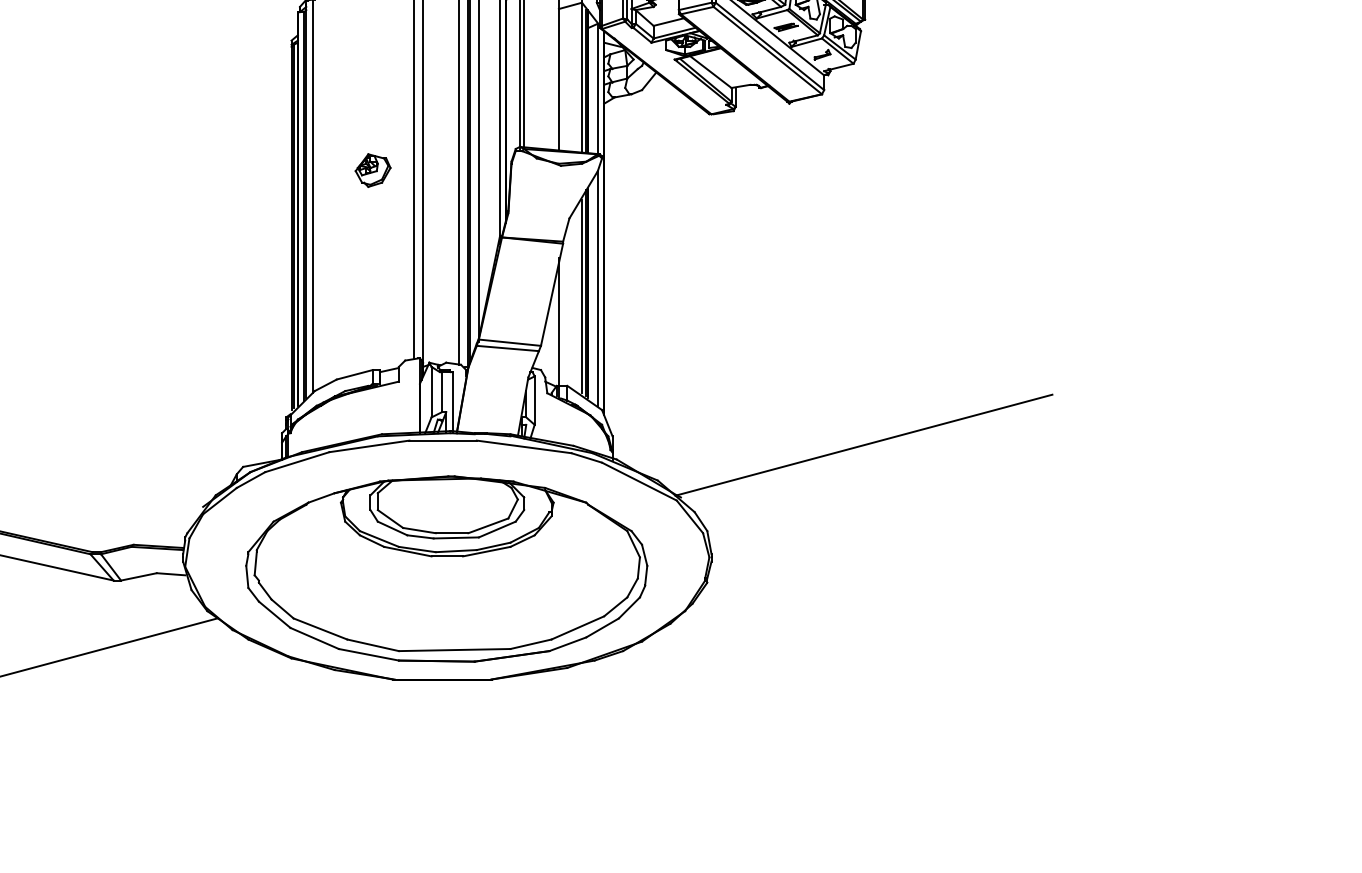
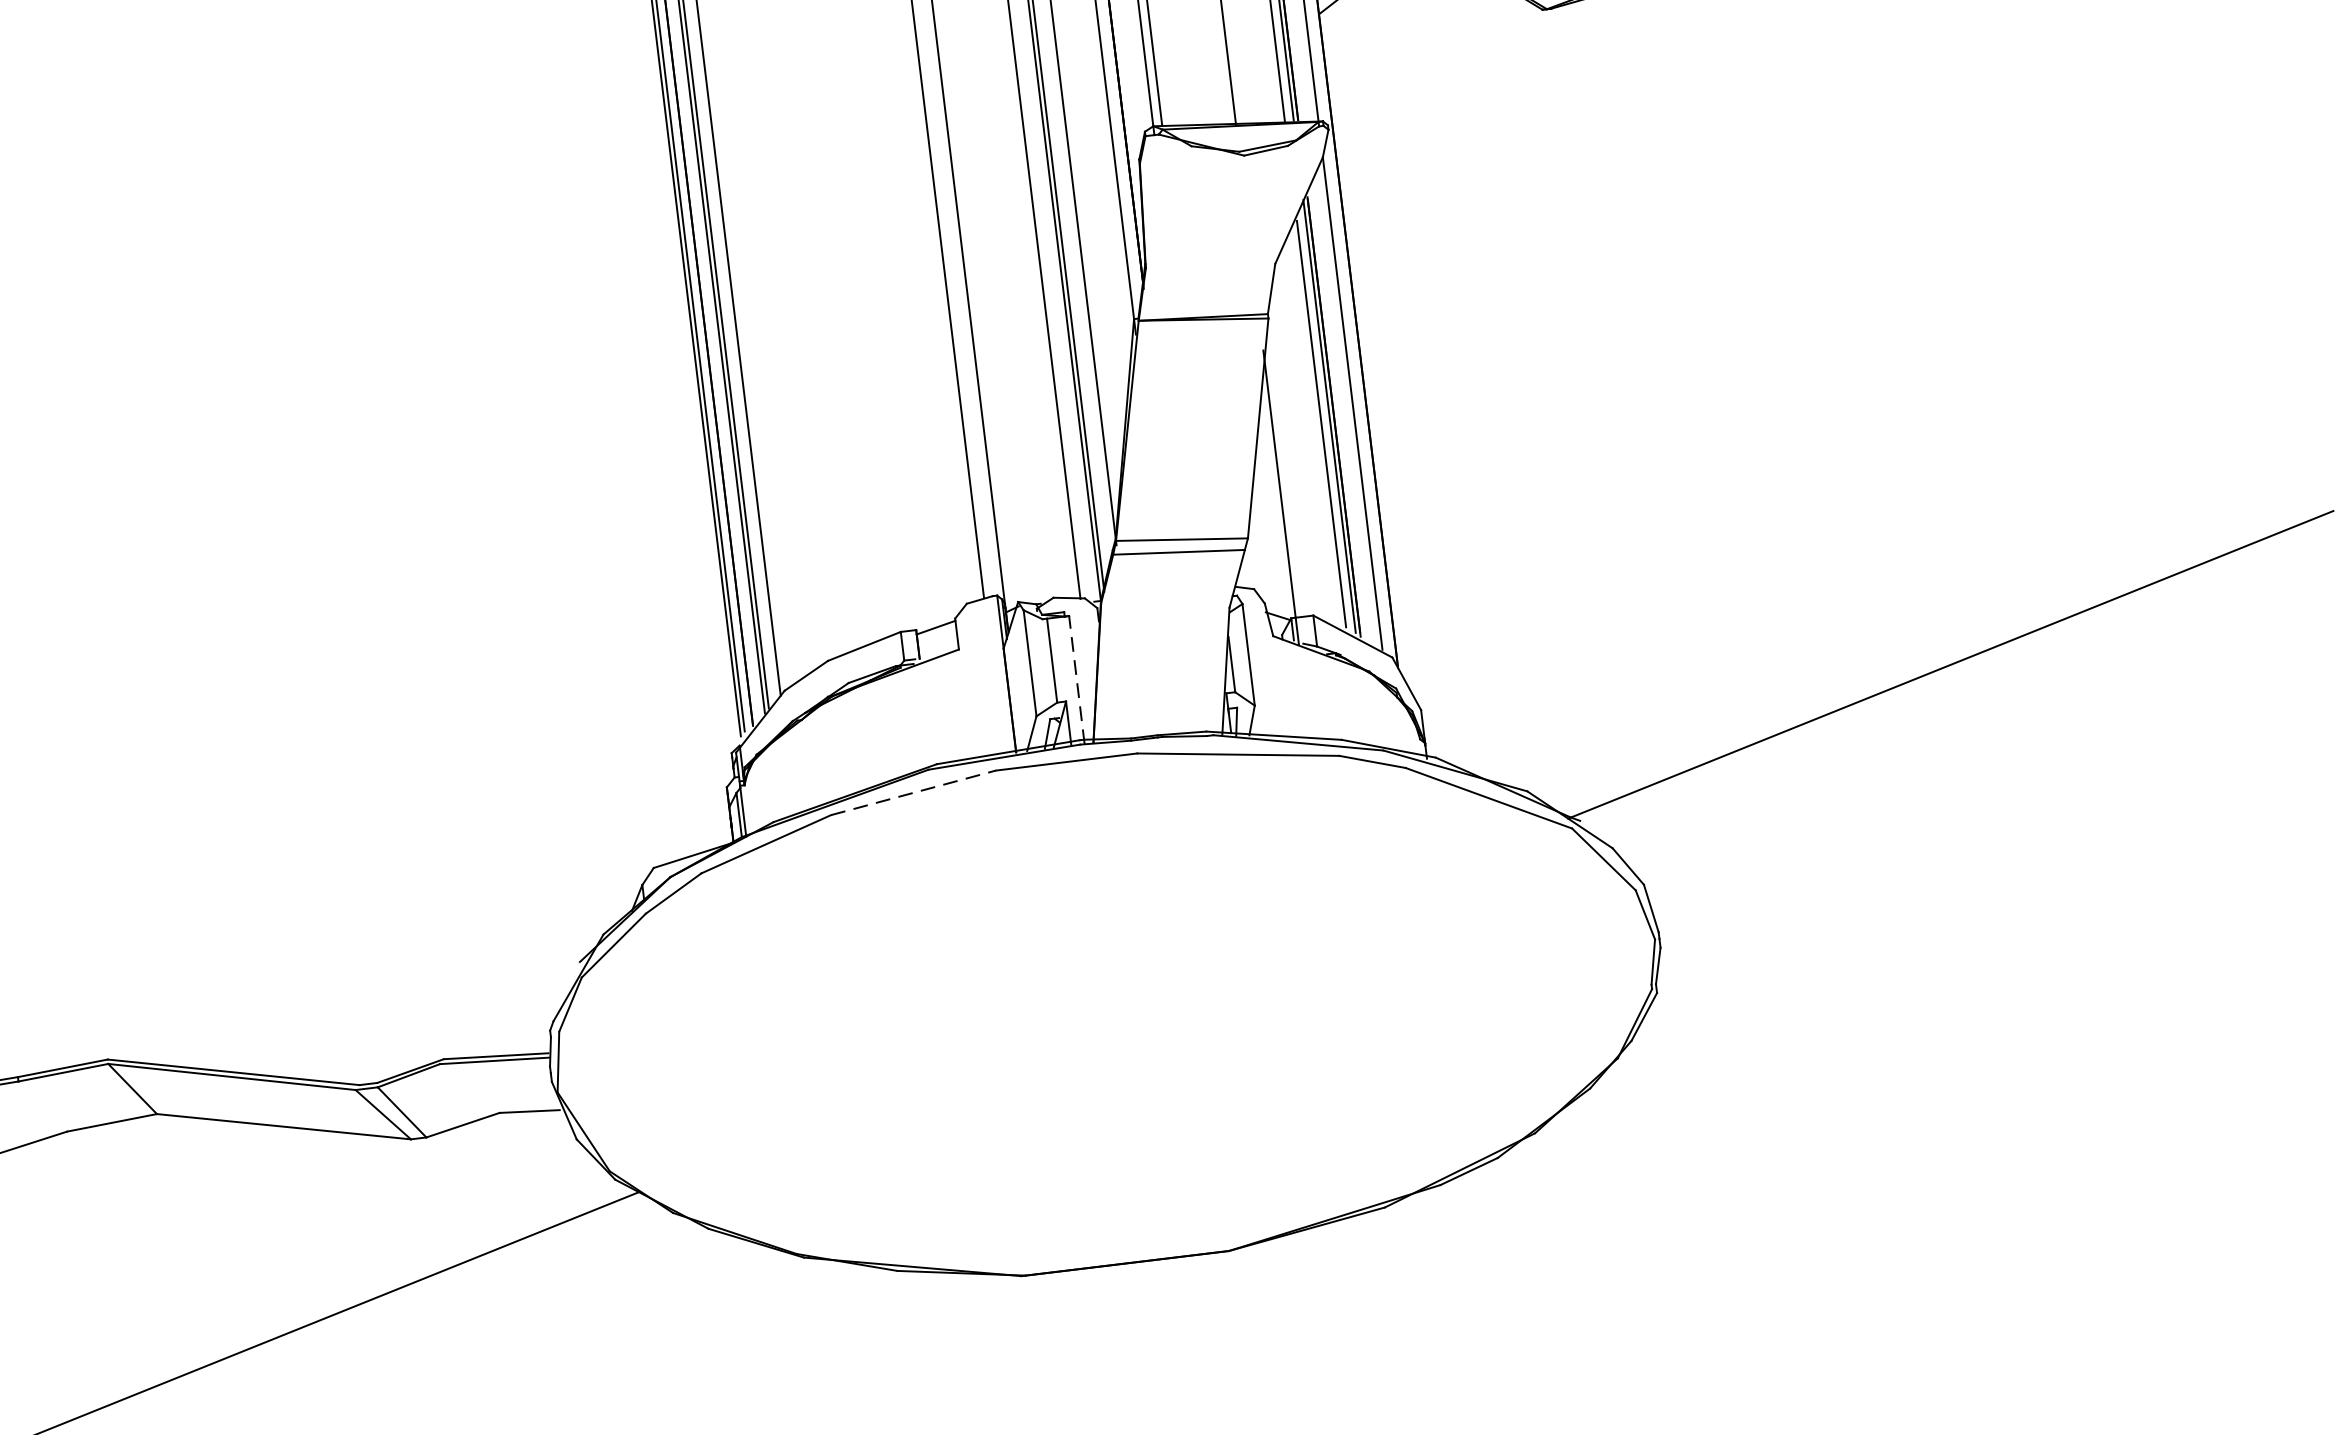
part: (372, 170) -> (849, 213), removed
line: (452, 402) -> (1076, 679), solid -> dashed
line: (369, 446) -> (913, 793), solid -> dashed
part: (446, 568) -> (1106, 1029), removed

